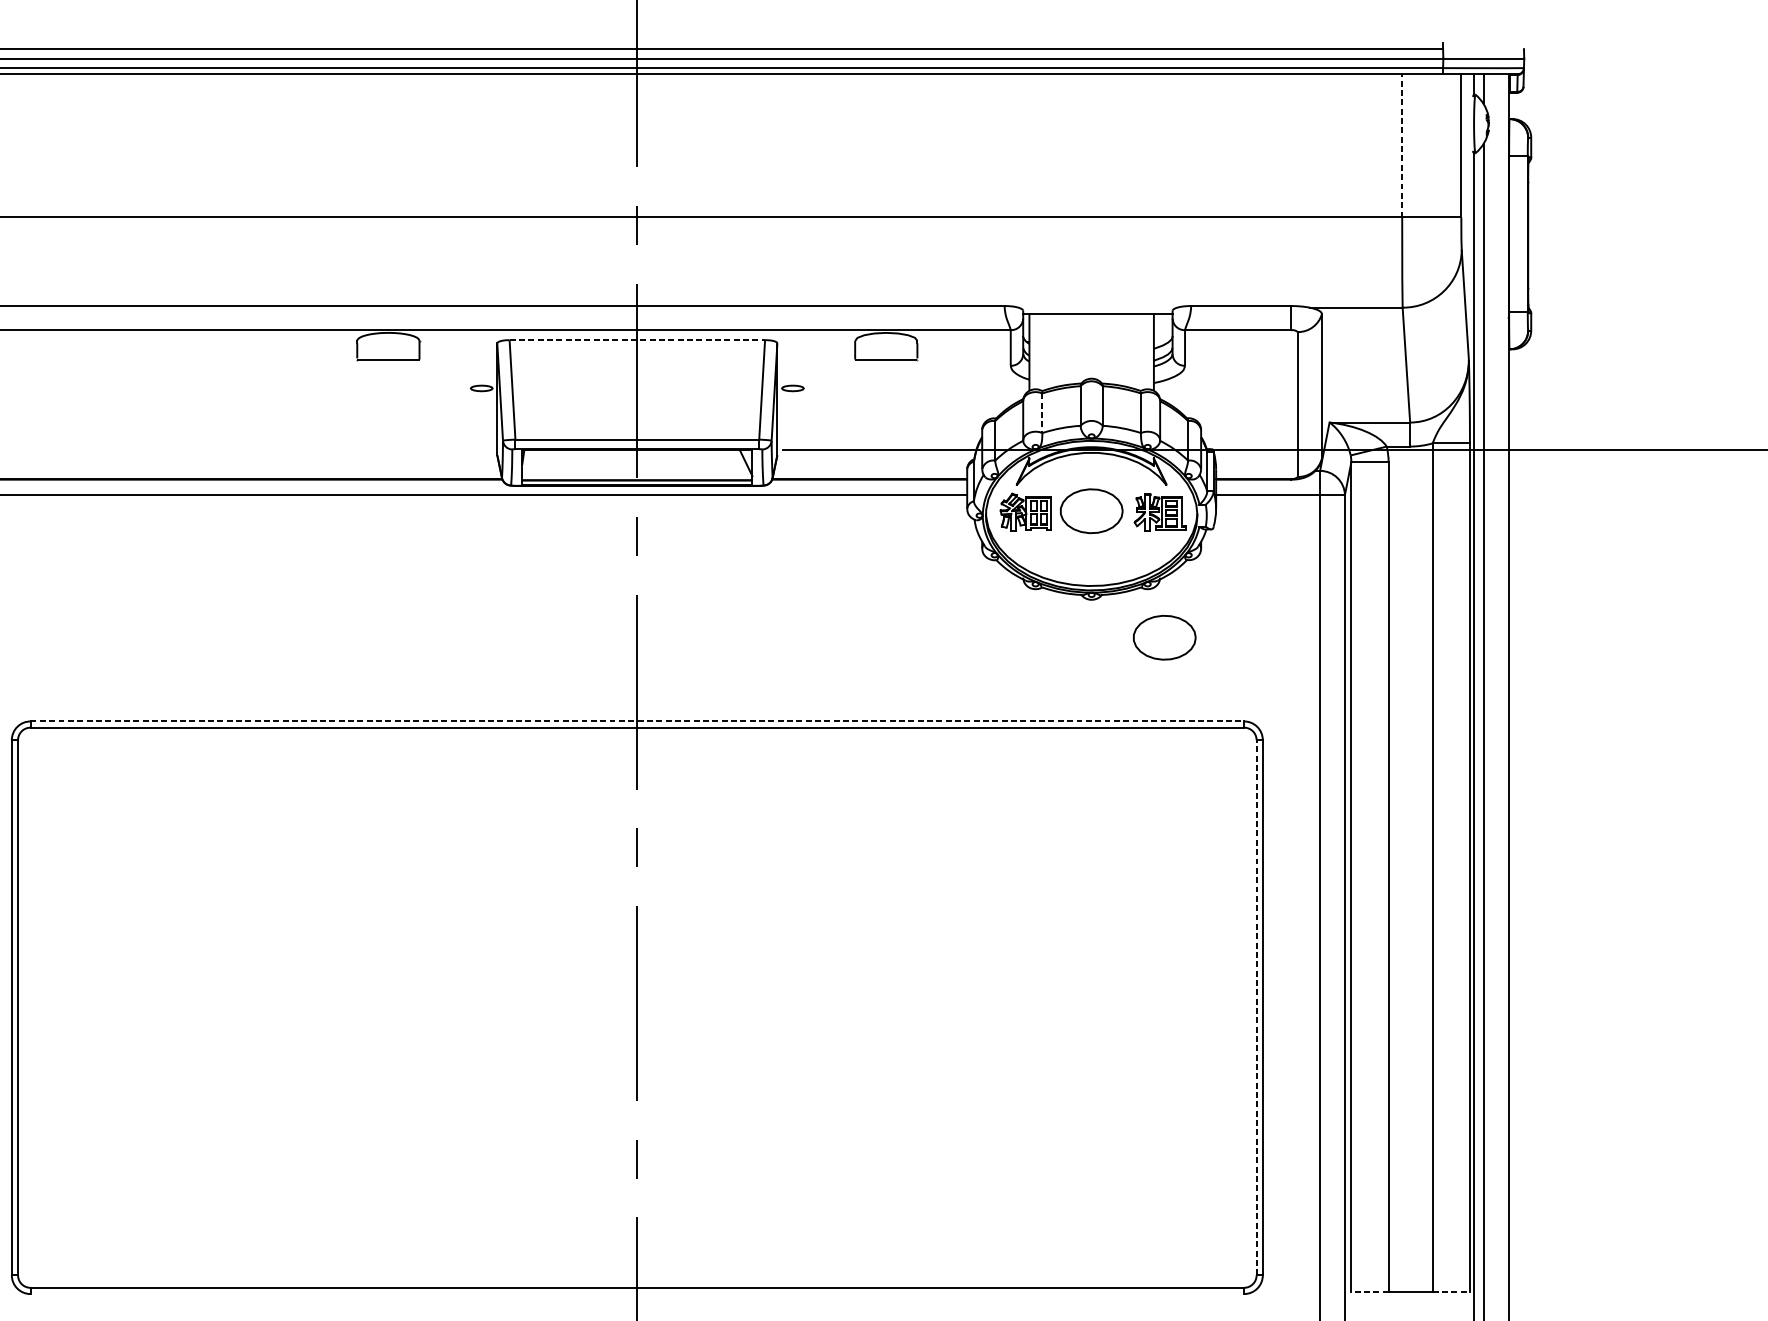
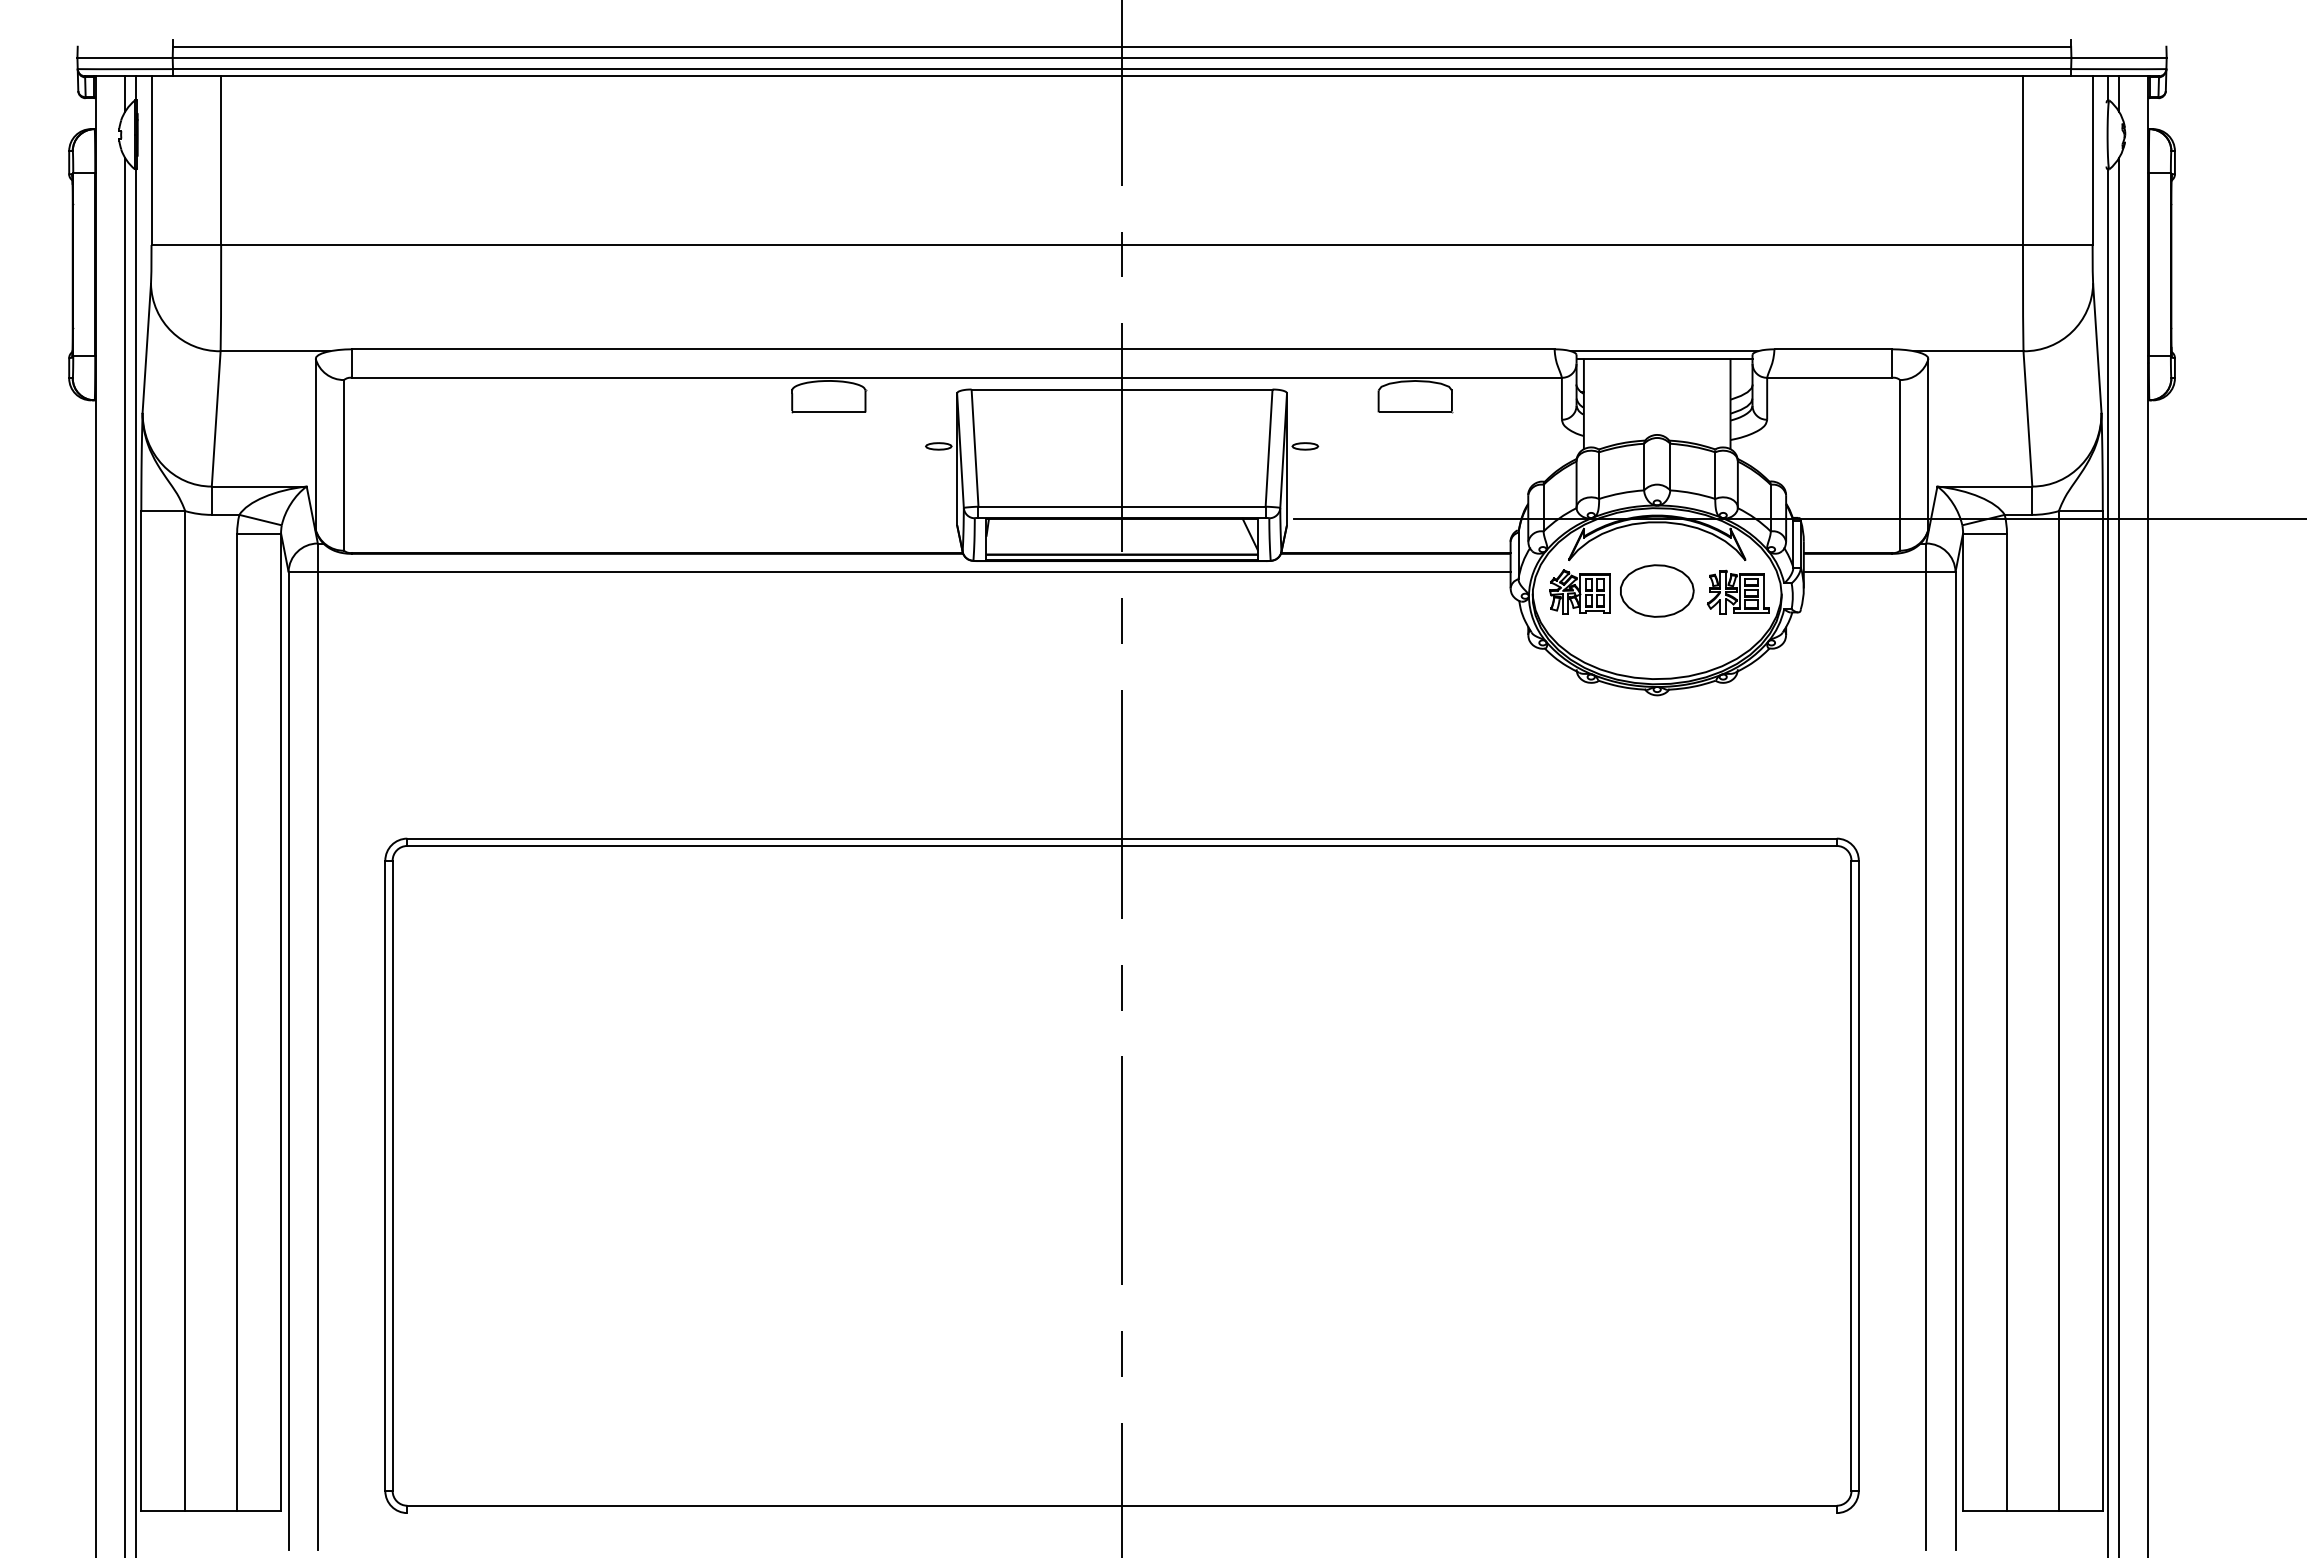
line: (1401, 145) -> (2022, 160), dashed -> solid
line: (1097, 307) -> (1664, 351), added
line: (637, 340) -> (1122, 389), dashed -> solid
line: (1042, 413) -> (1599, 476), dashed -> solid
part: (1164, 637) -> (1743, 739), removed
line: (637, 721) -> (1122, 838), dashed -> solid
line: (1256, 1007) -> (1851, 1175), dashed -> solid
line: (1370, 1292) -> (1985, 1511), dashed -> solid
line: (1451, 1292) -> (2080, 1511), dashed -> solid

